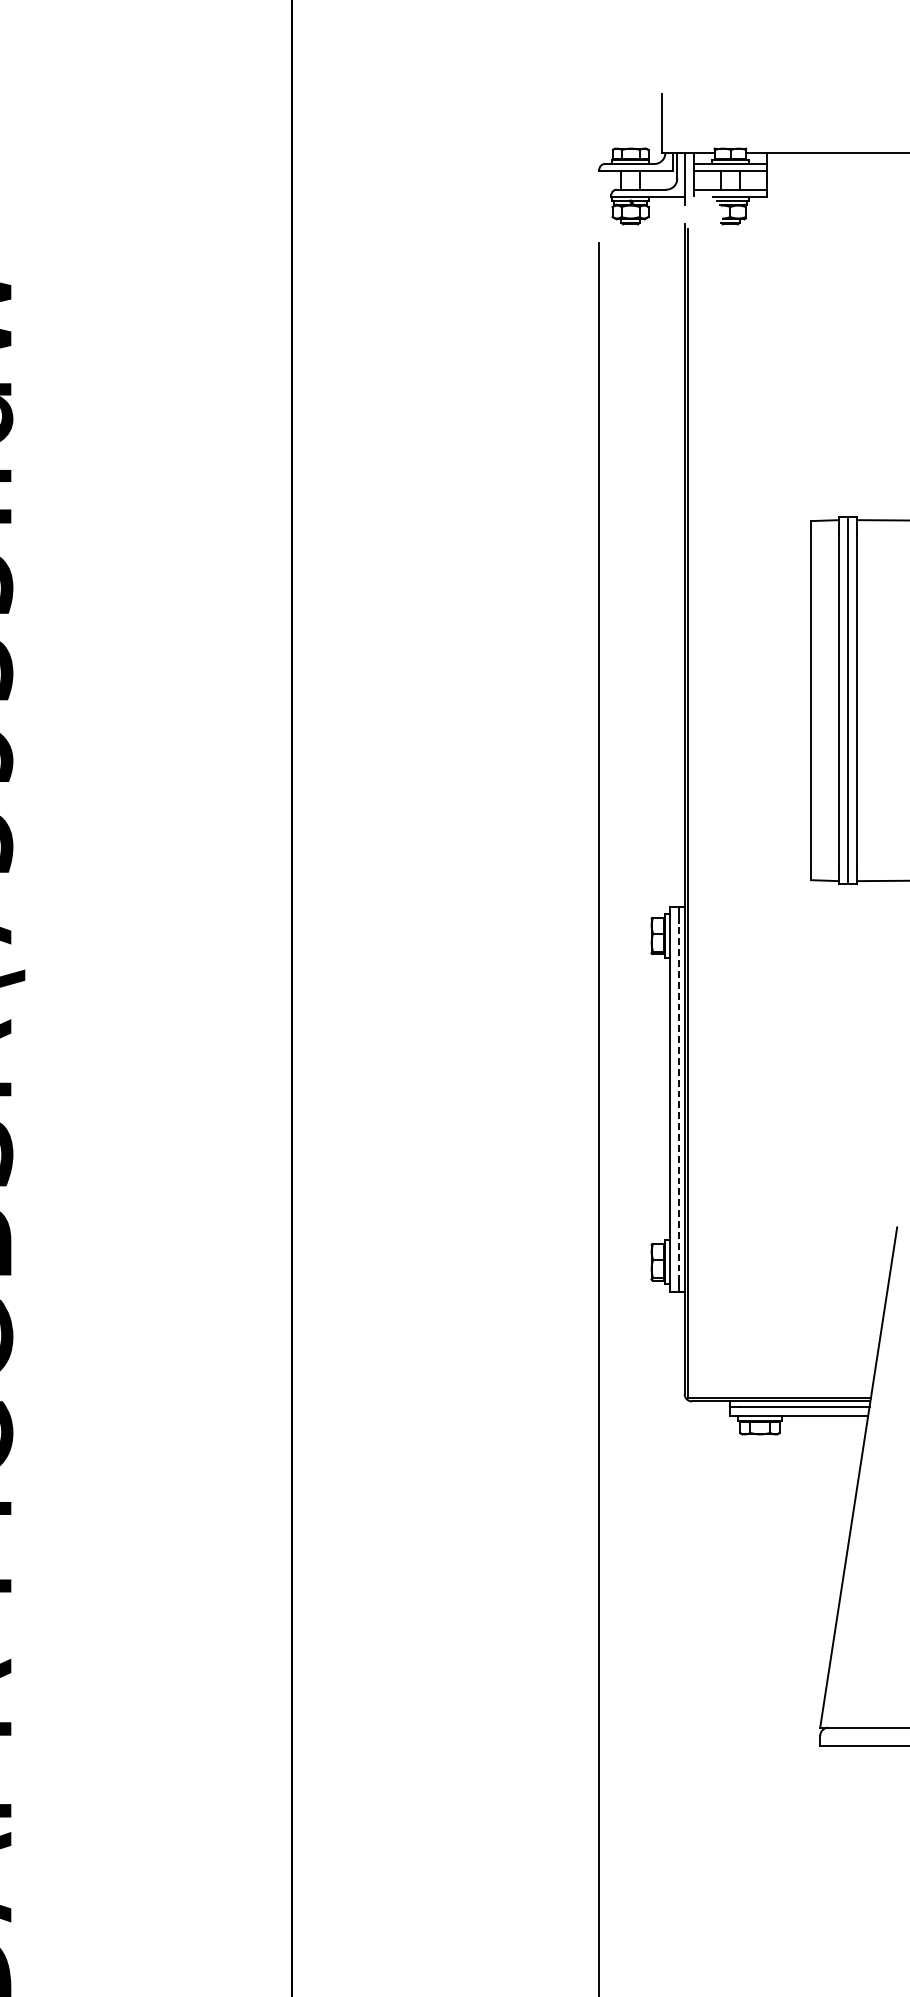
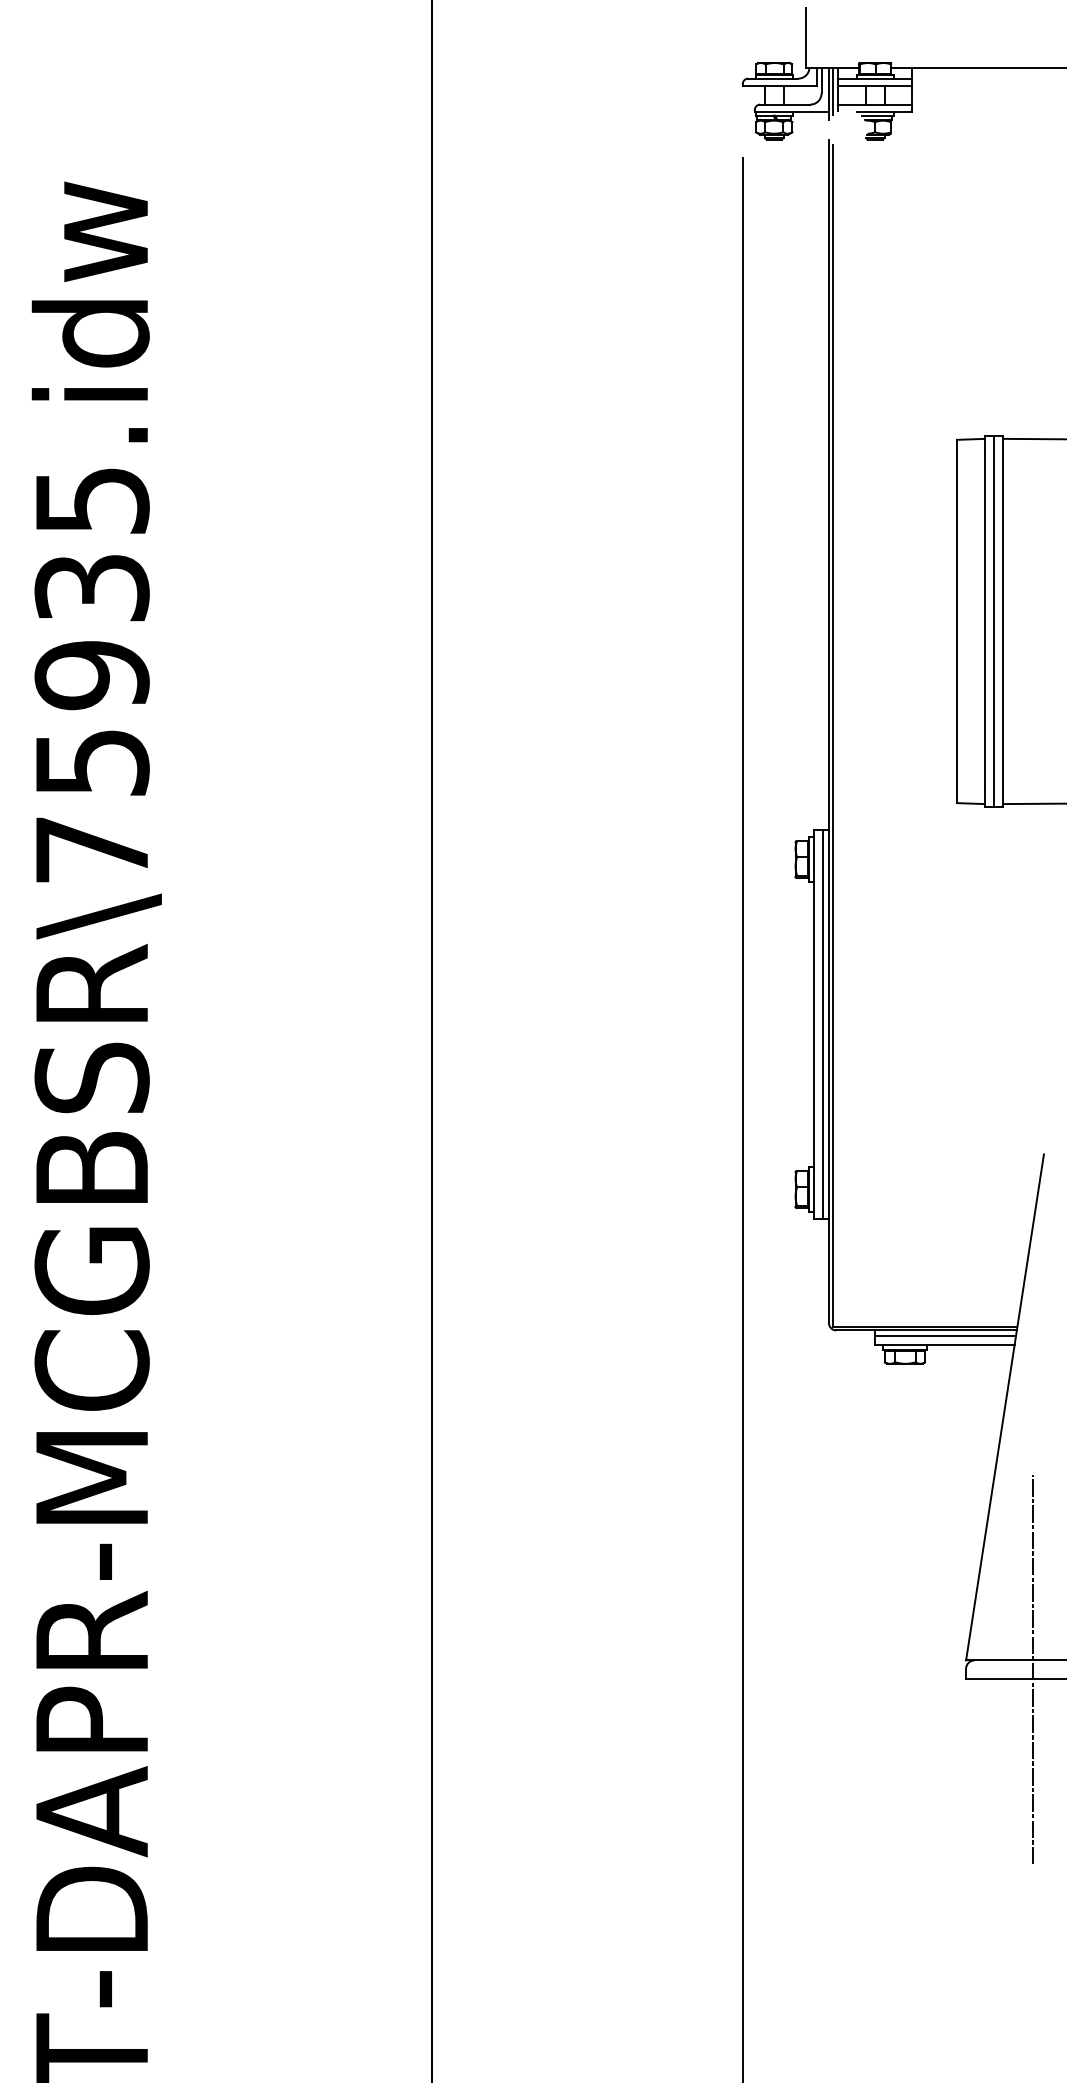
line: (688, 176) -> (832, 91), added
line: (679, 1099) -> (823, 1024), dashed -> solid
line: (885, 1736) -> (1032, 1669), added

